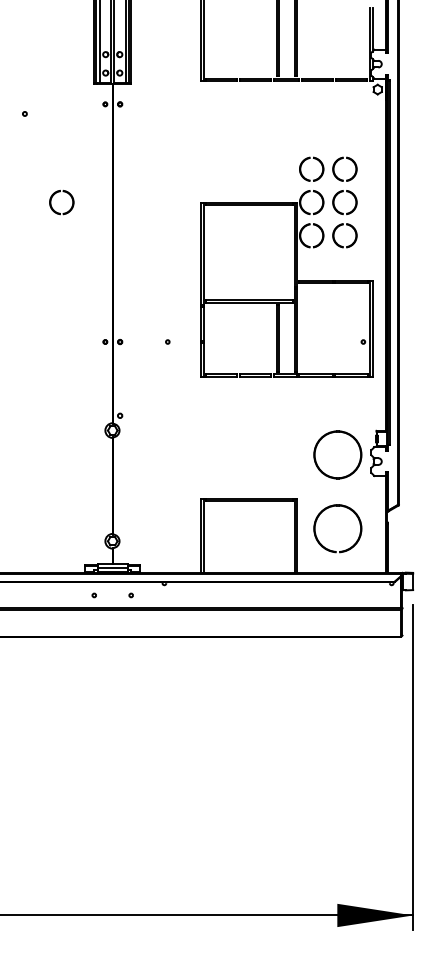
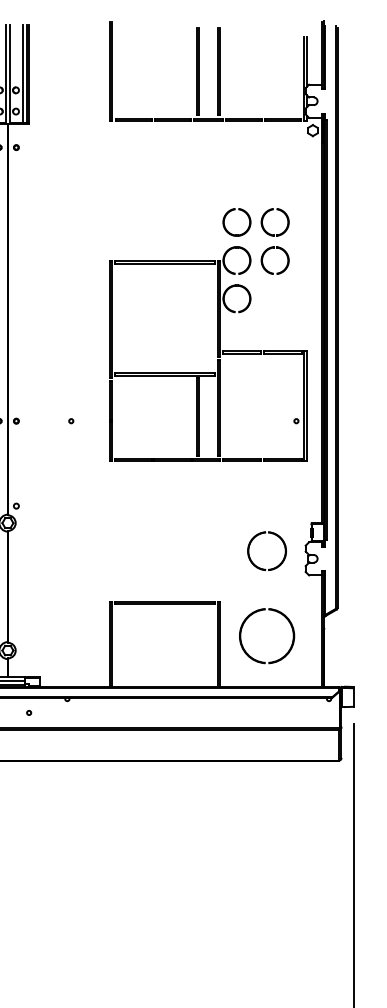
part: (340, 226) -> (270, 288), removed
part: (337, 454) -> (266, 550), size x0.7

